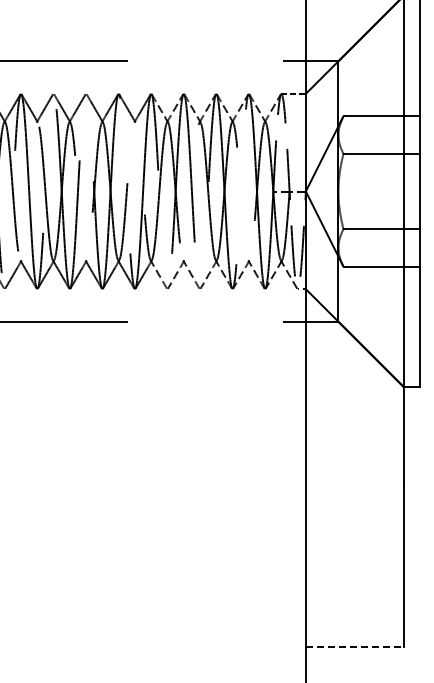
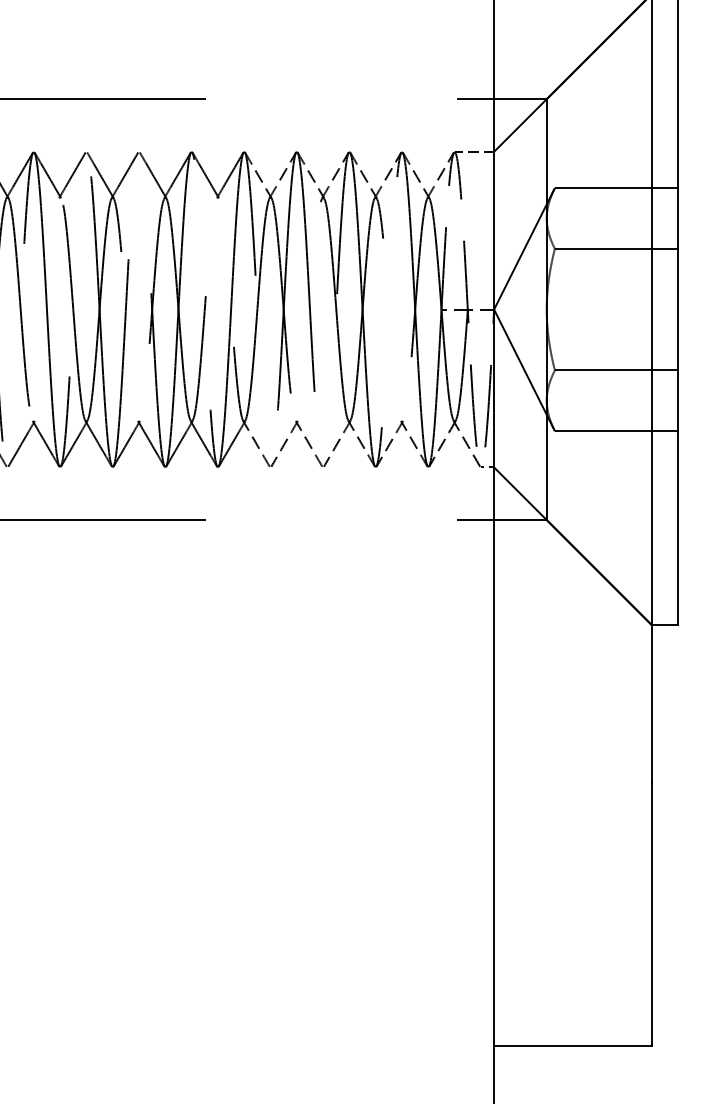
line: (354, 647) -> (572, 1046), dashed -> solid

